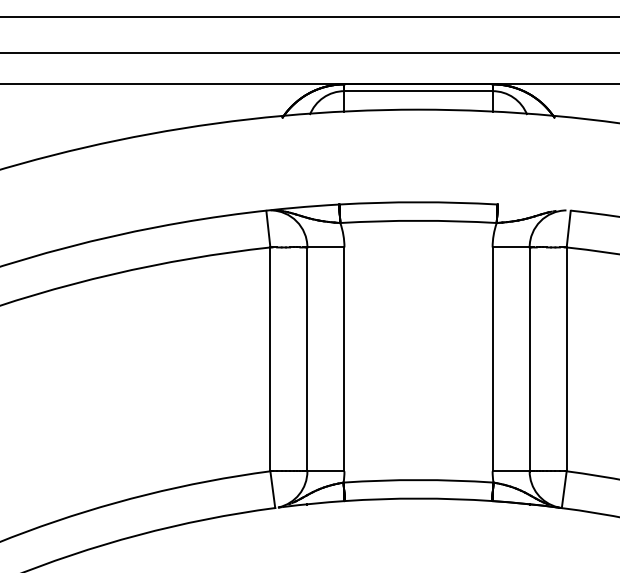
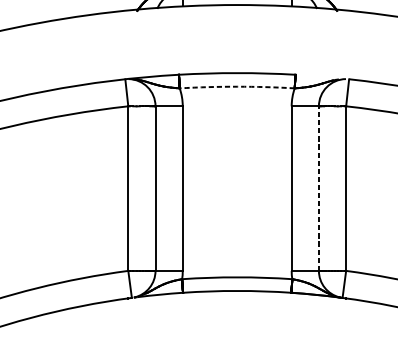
arc: (418, 220) -> (237, 86), solid -> dashed
line: (529, 359) -> (318, 188), solid -> dashed

